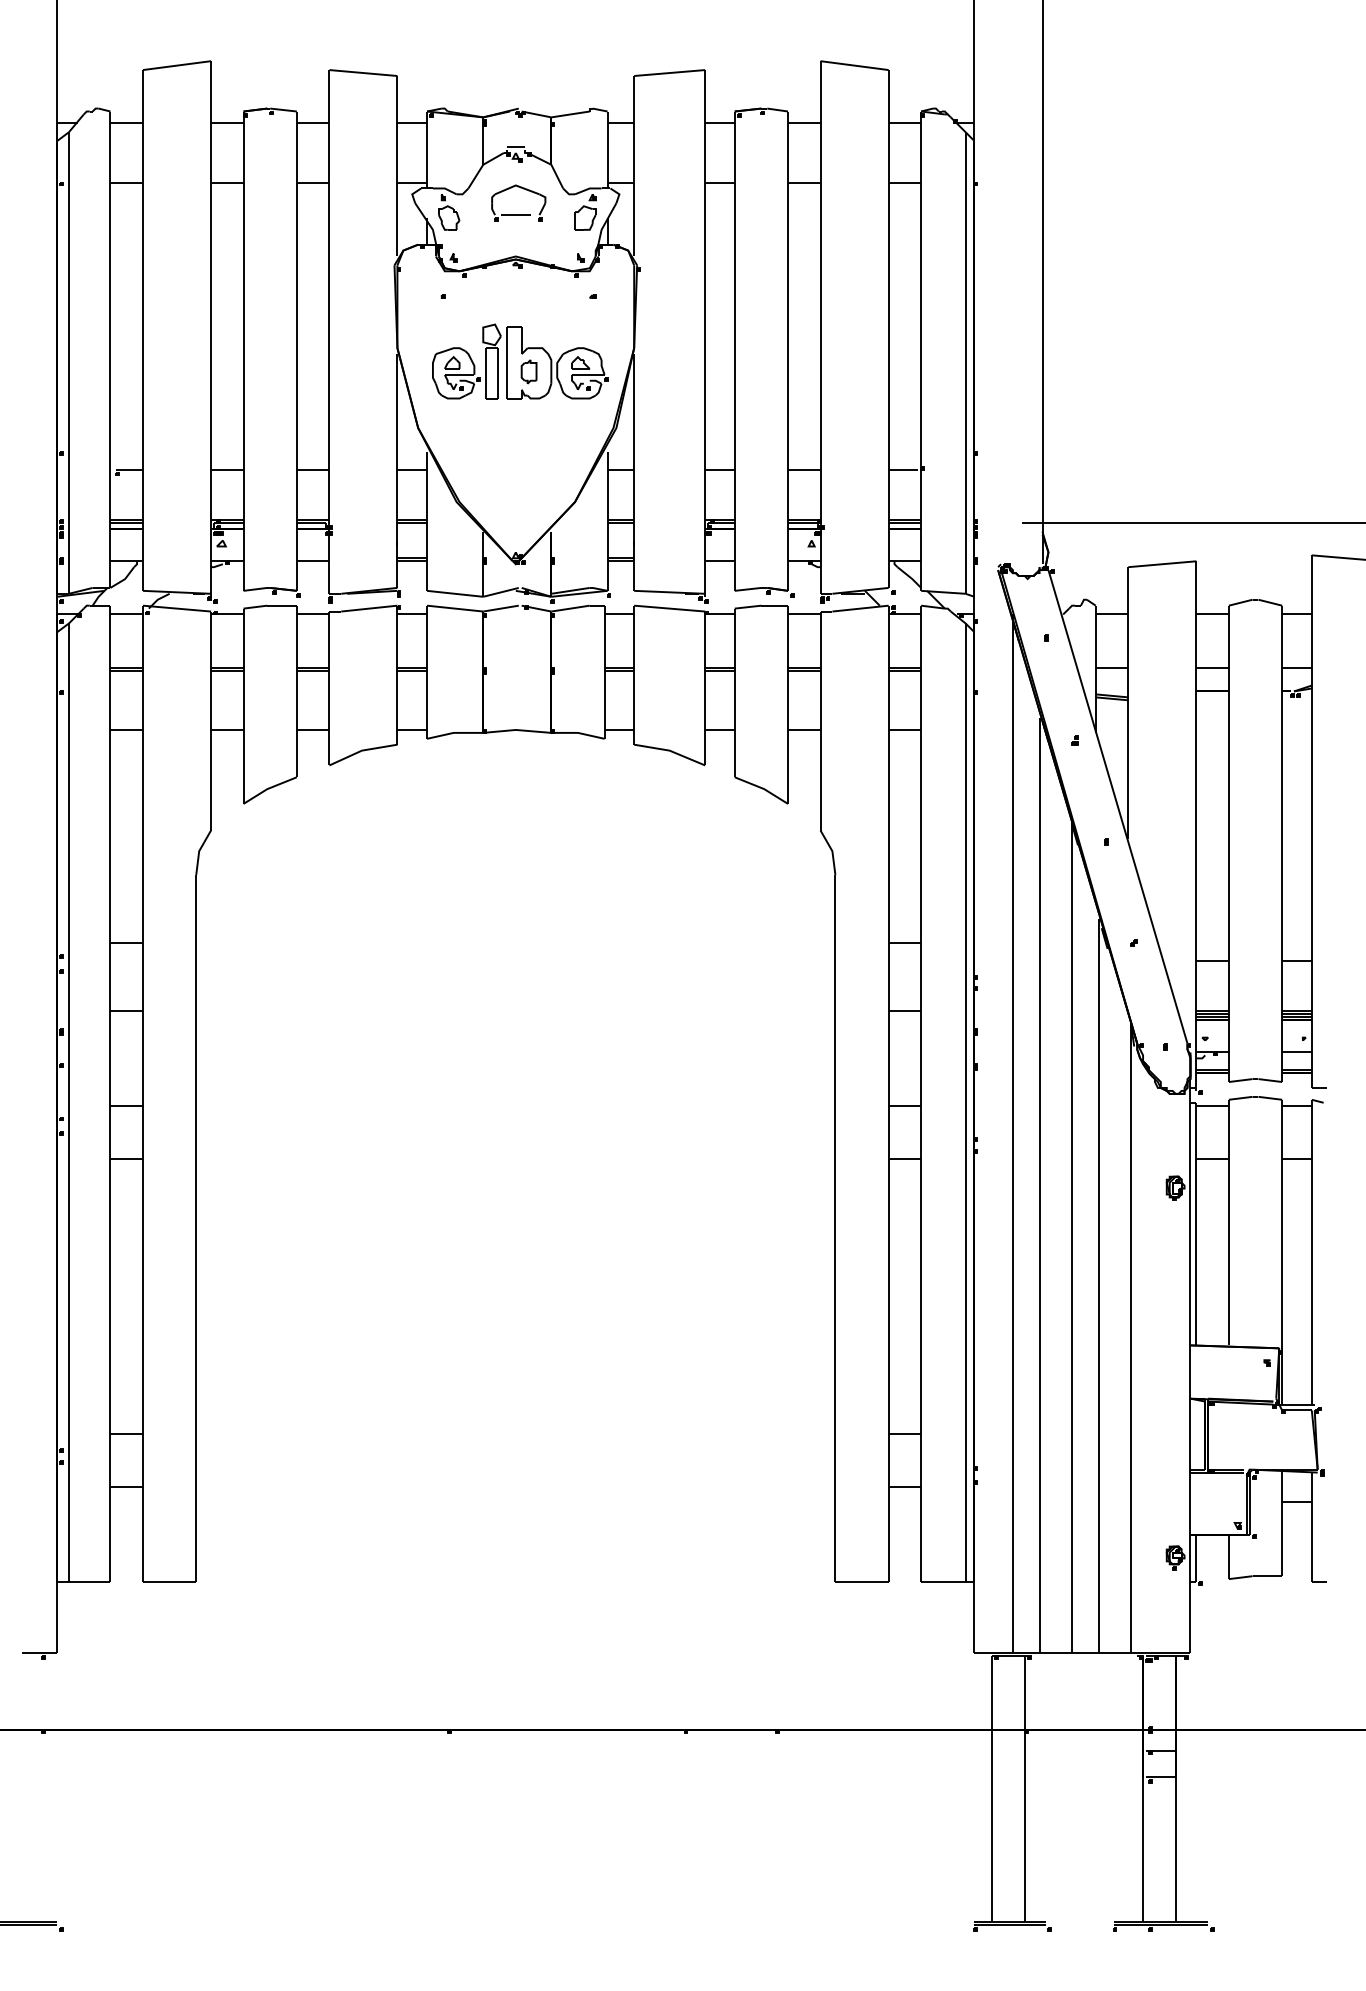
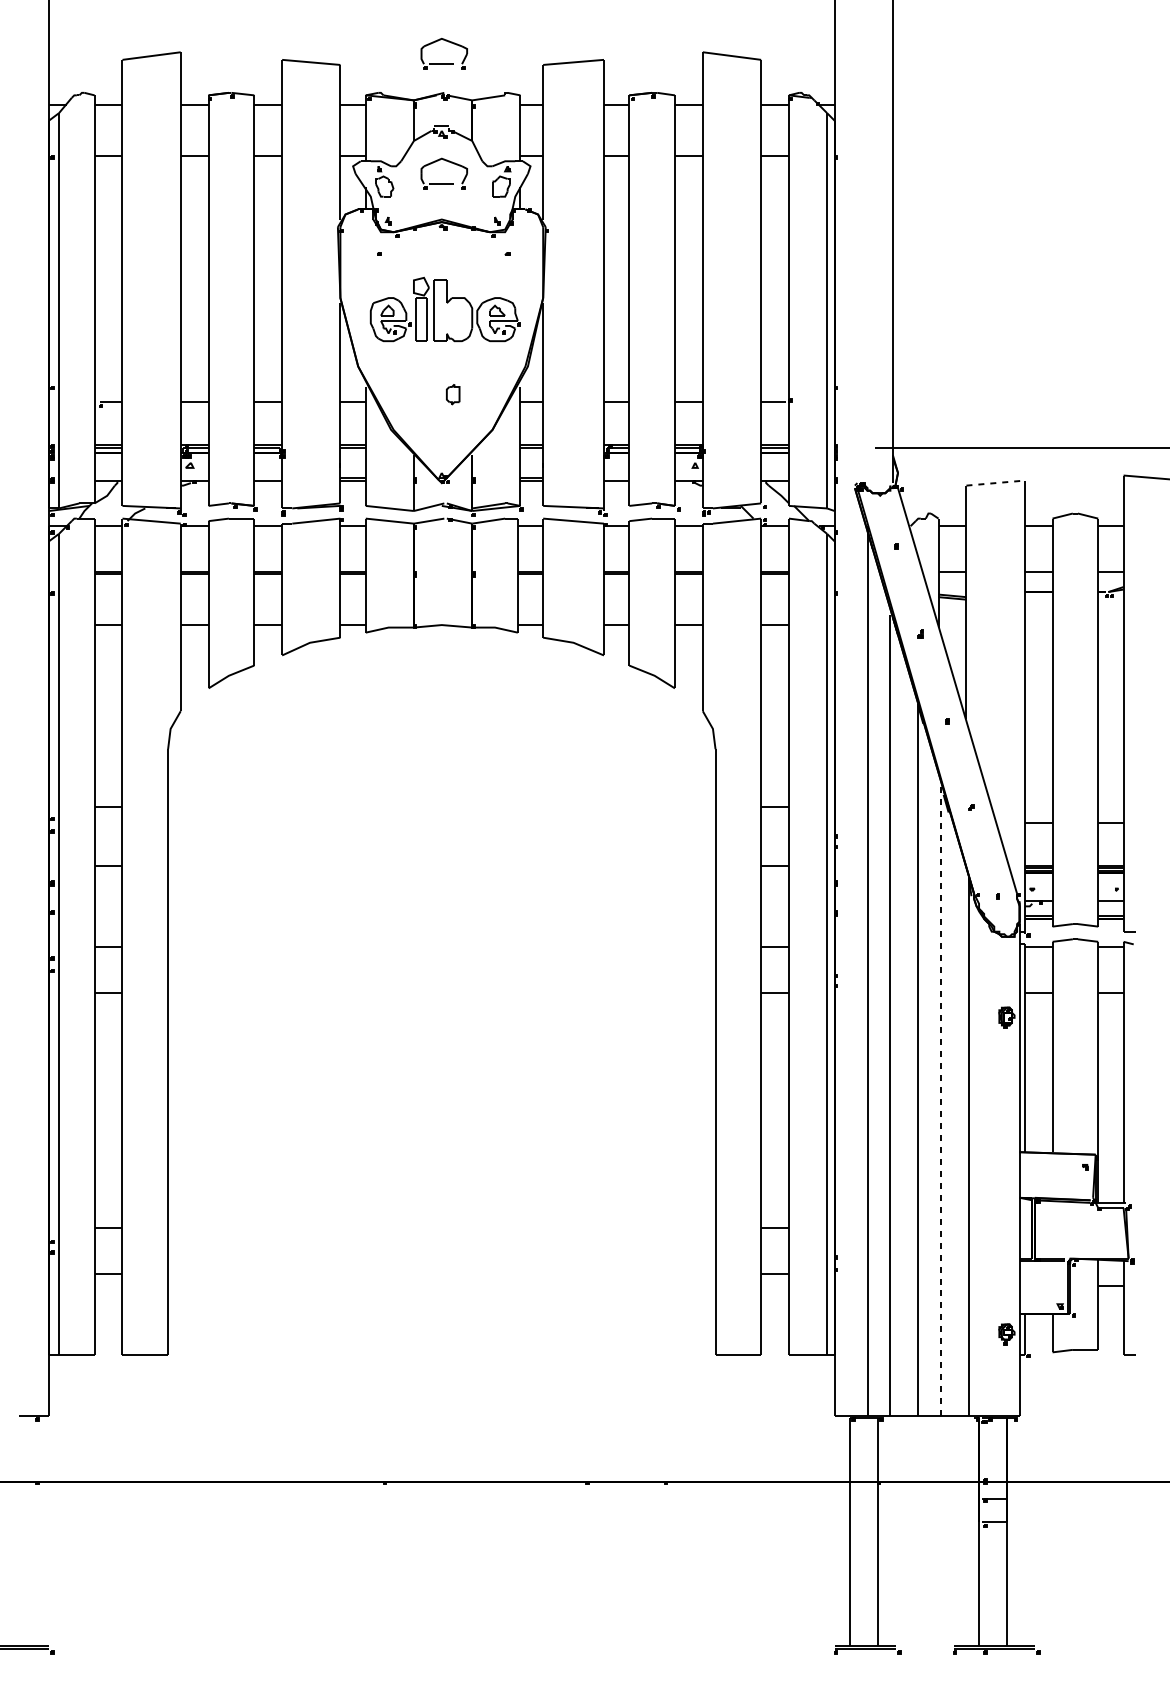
part: (518, 74) -> (444, 63), added
part: (528, 371) -> (452, 394), moved
line: (1162, 564) -> (995, 483), solid -> dashed
line: (1098, 1286) -> (940, 1101), solid -> dashed

